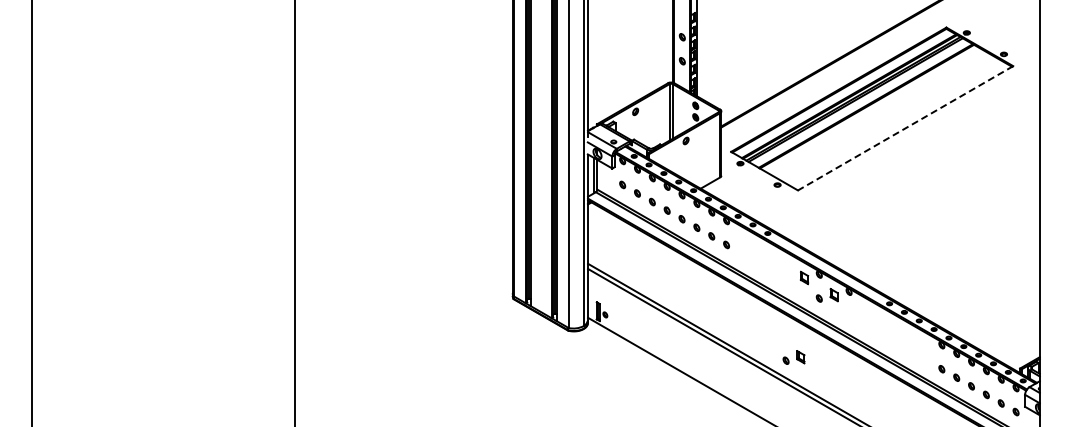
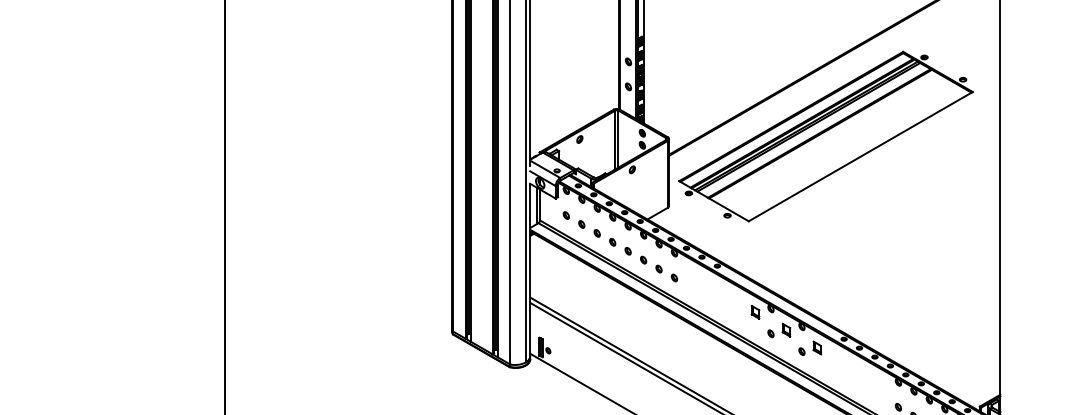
line: (905, 128) -> (860, 156), dashed -> solid
part: (793, 357) -> (809, 348), moved

